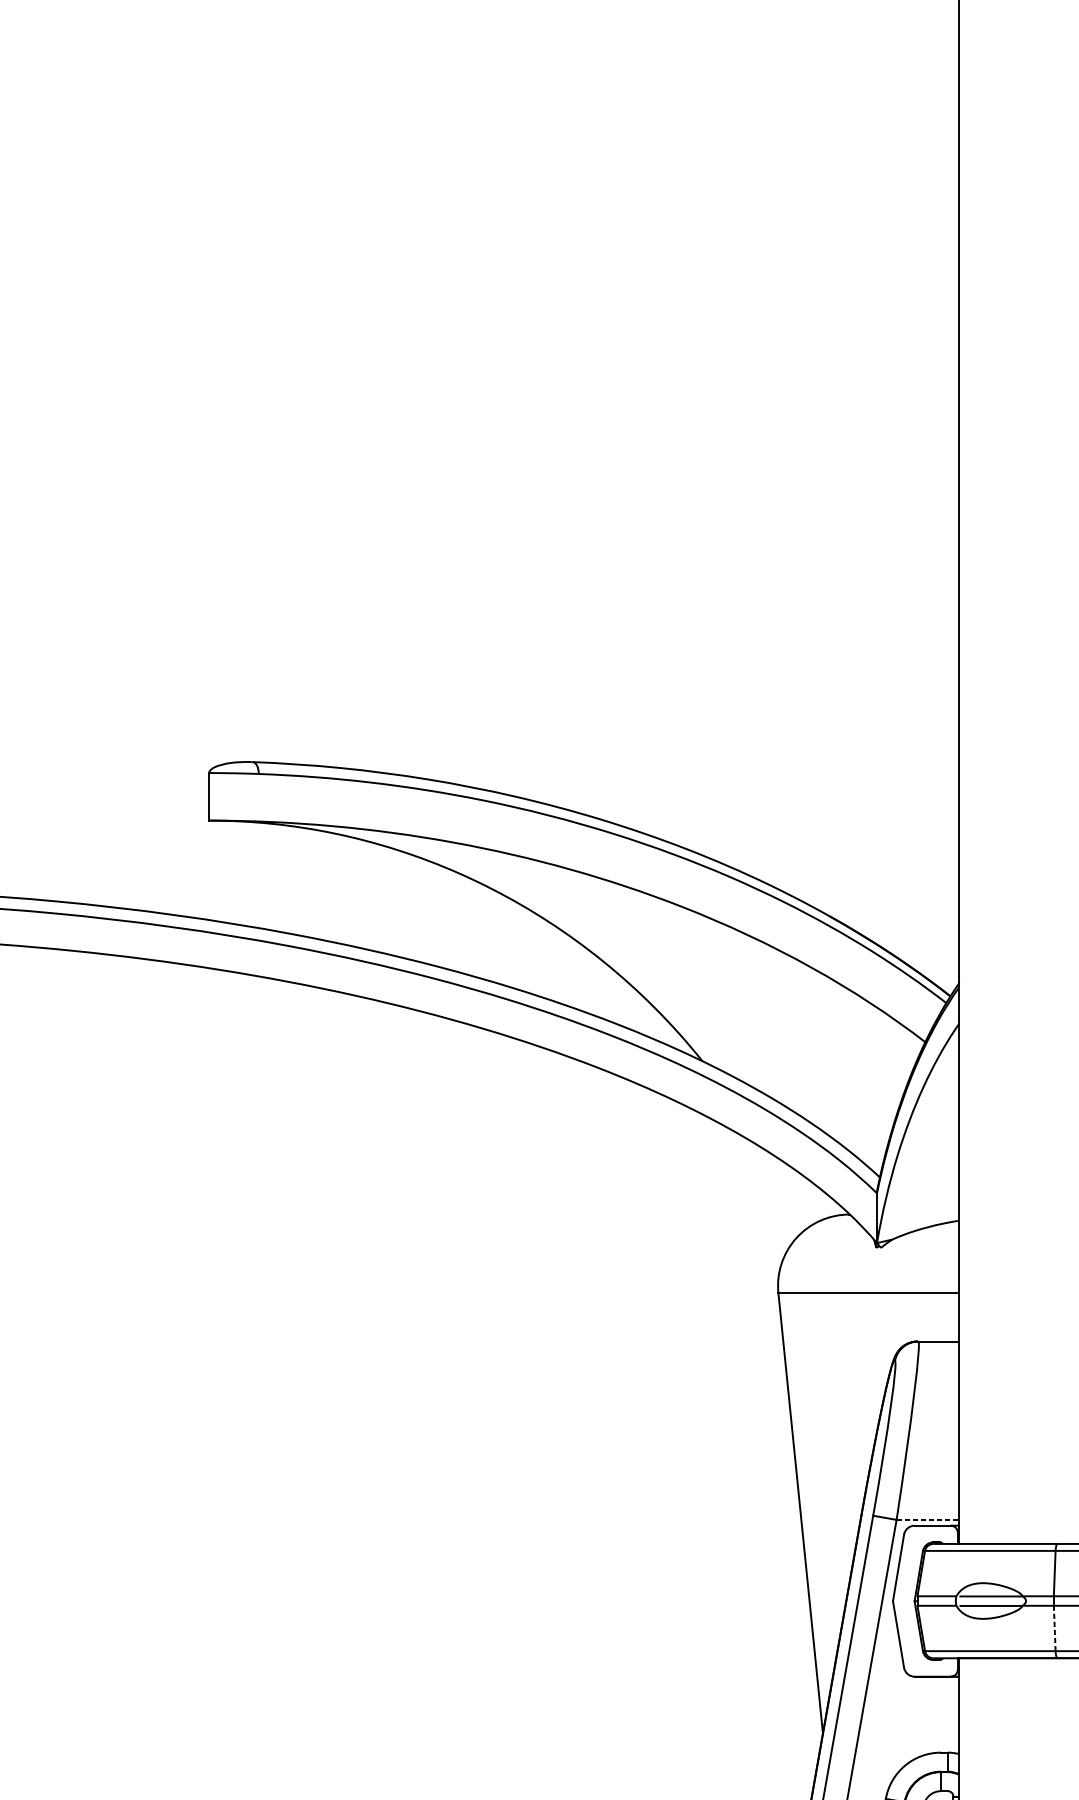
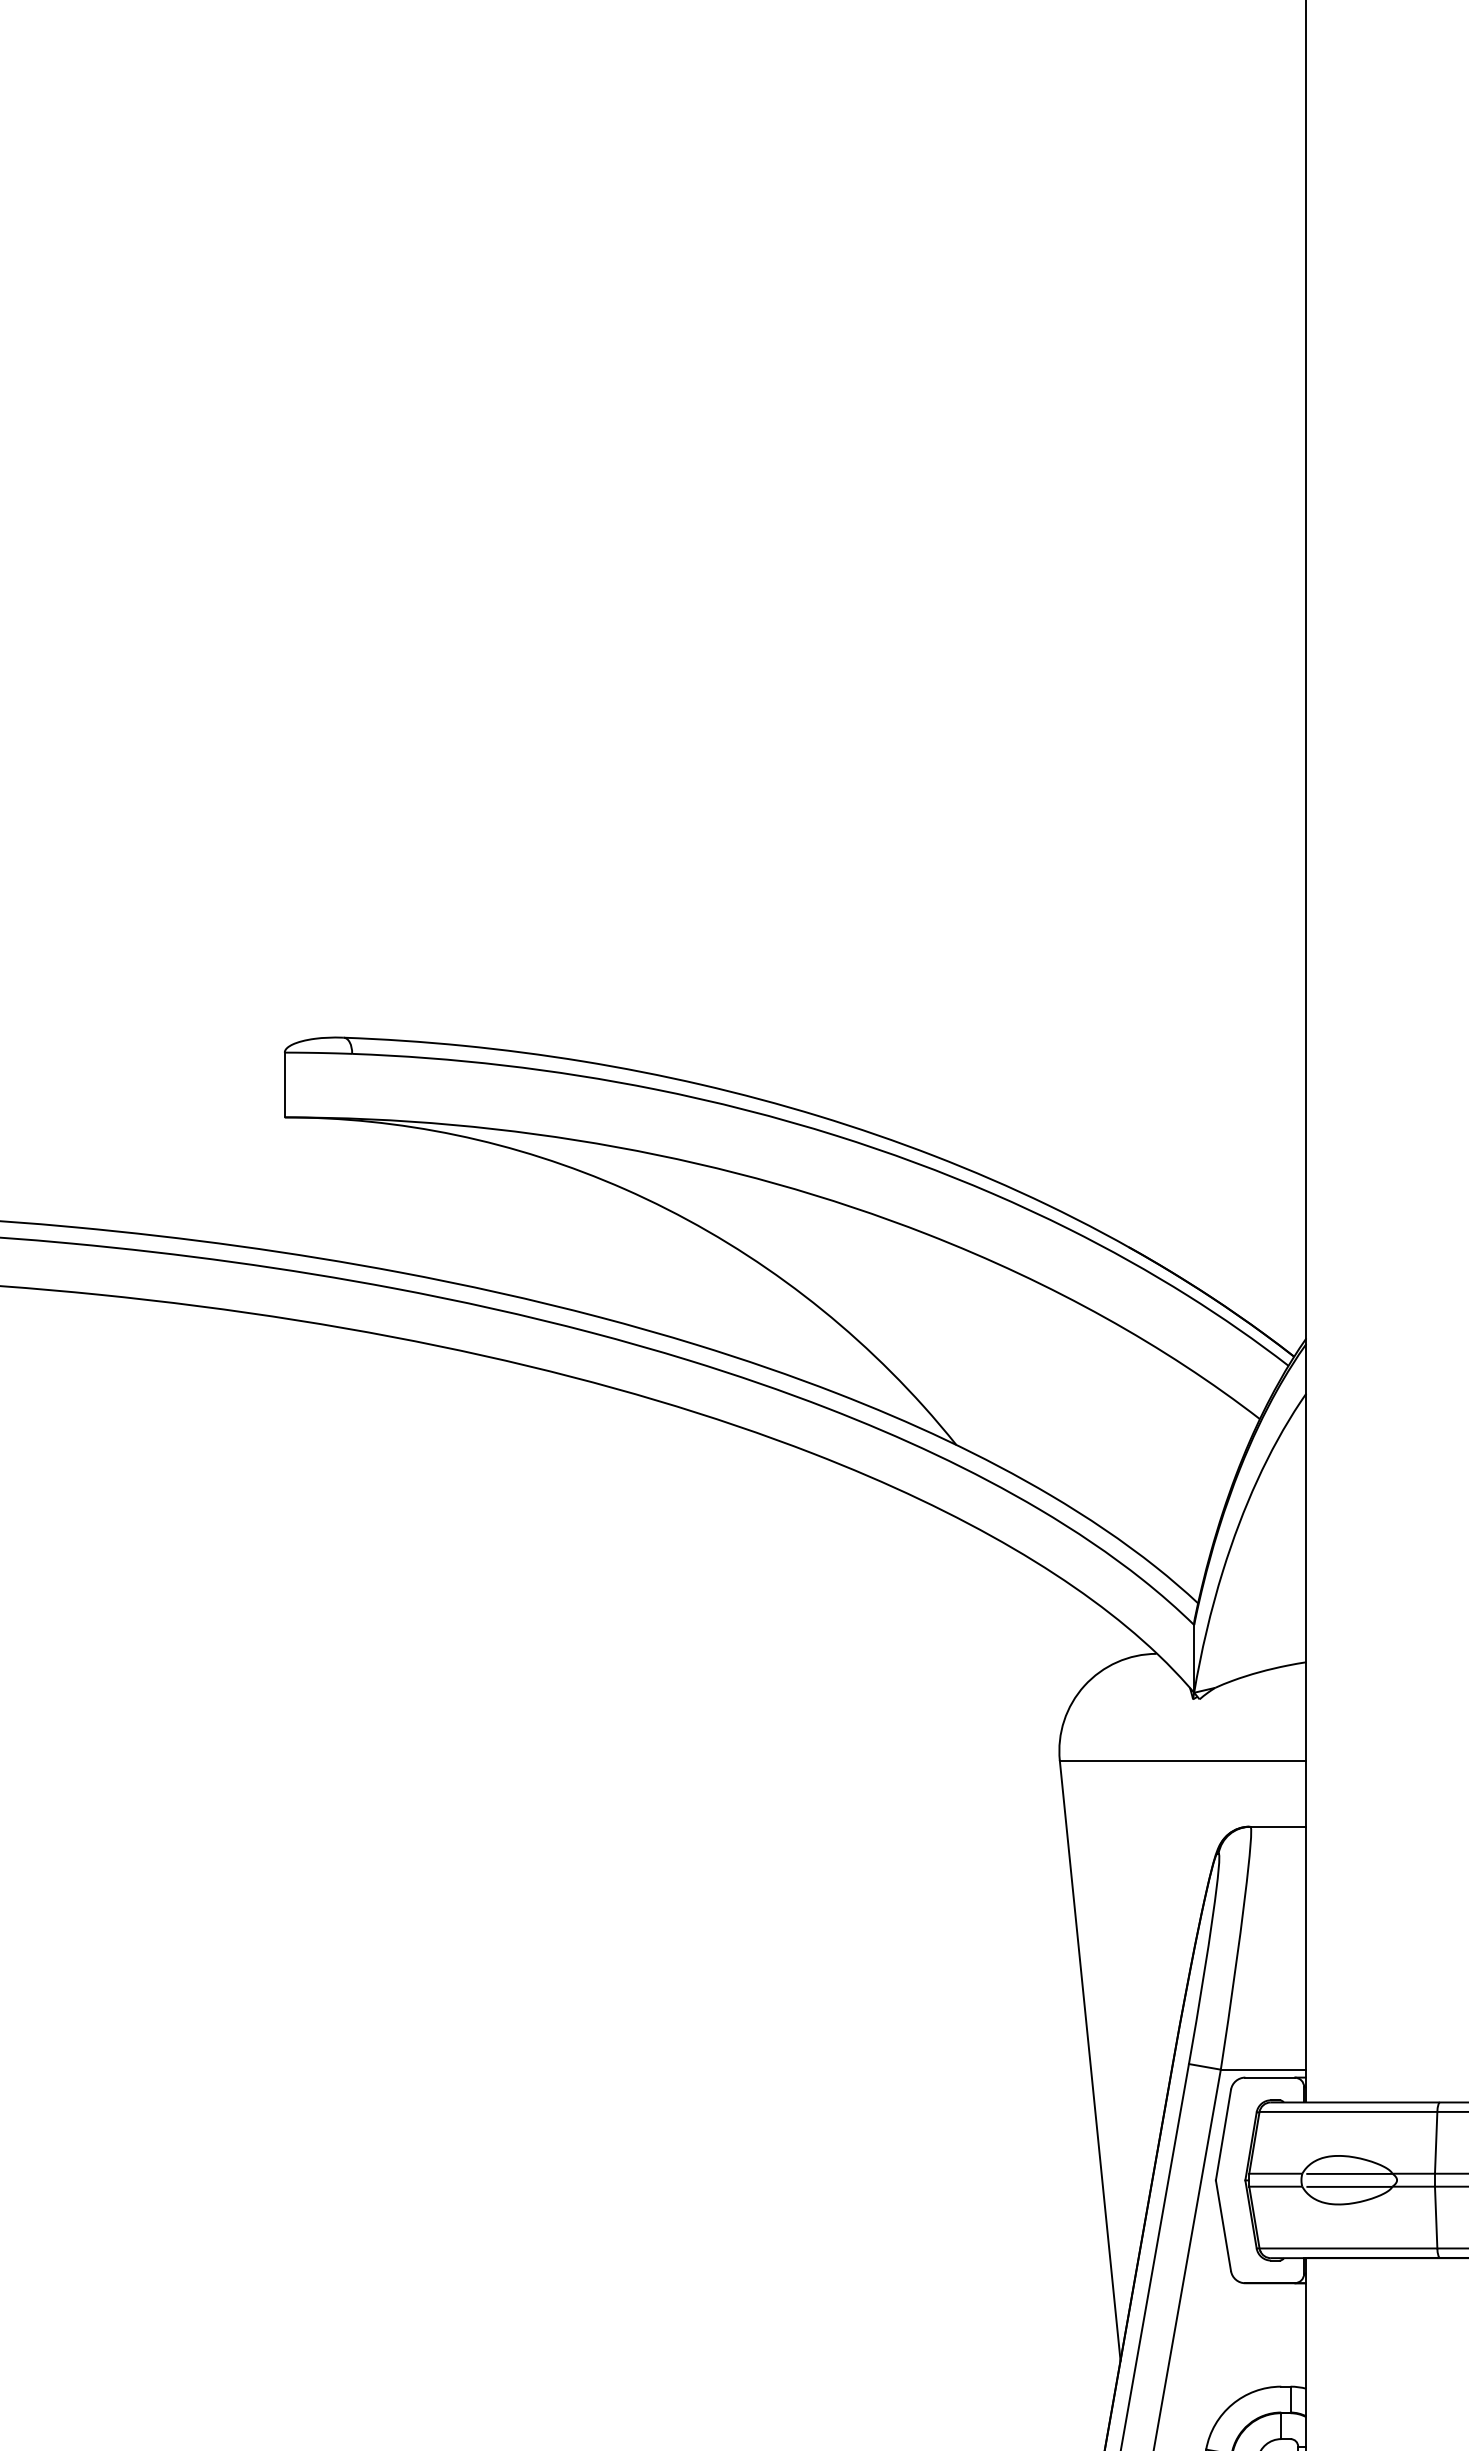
line: (927, 1519) -> (1263, 2069), dashed -> solid
line: (1054, 1628) -> (1436, 2217), dashed -> solid

